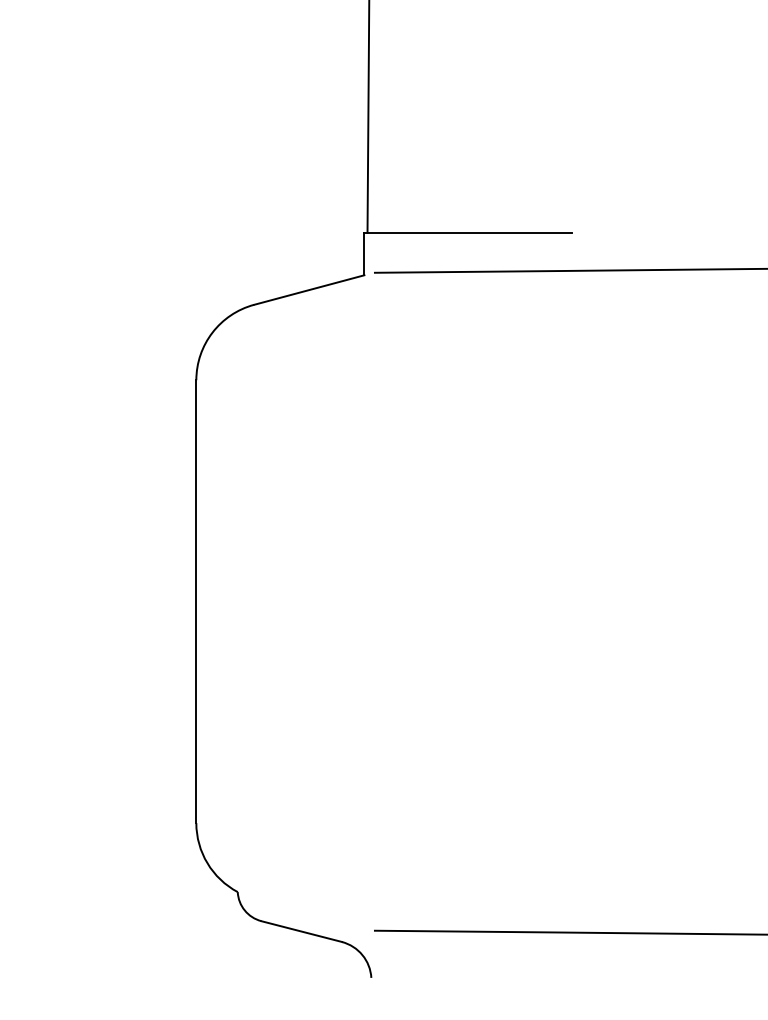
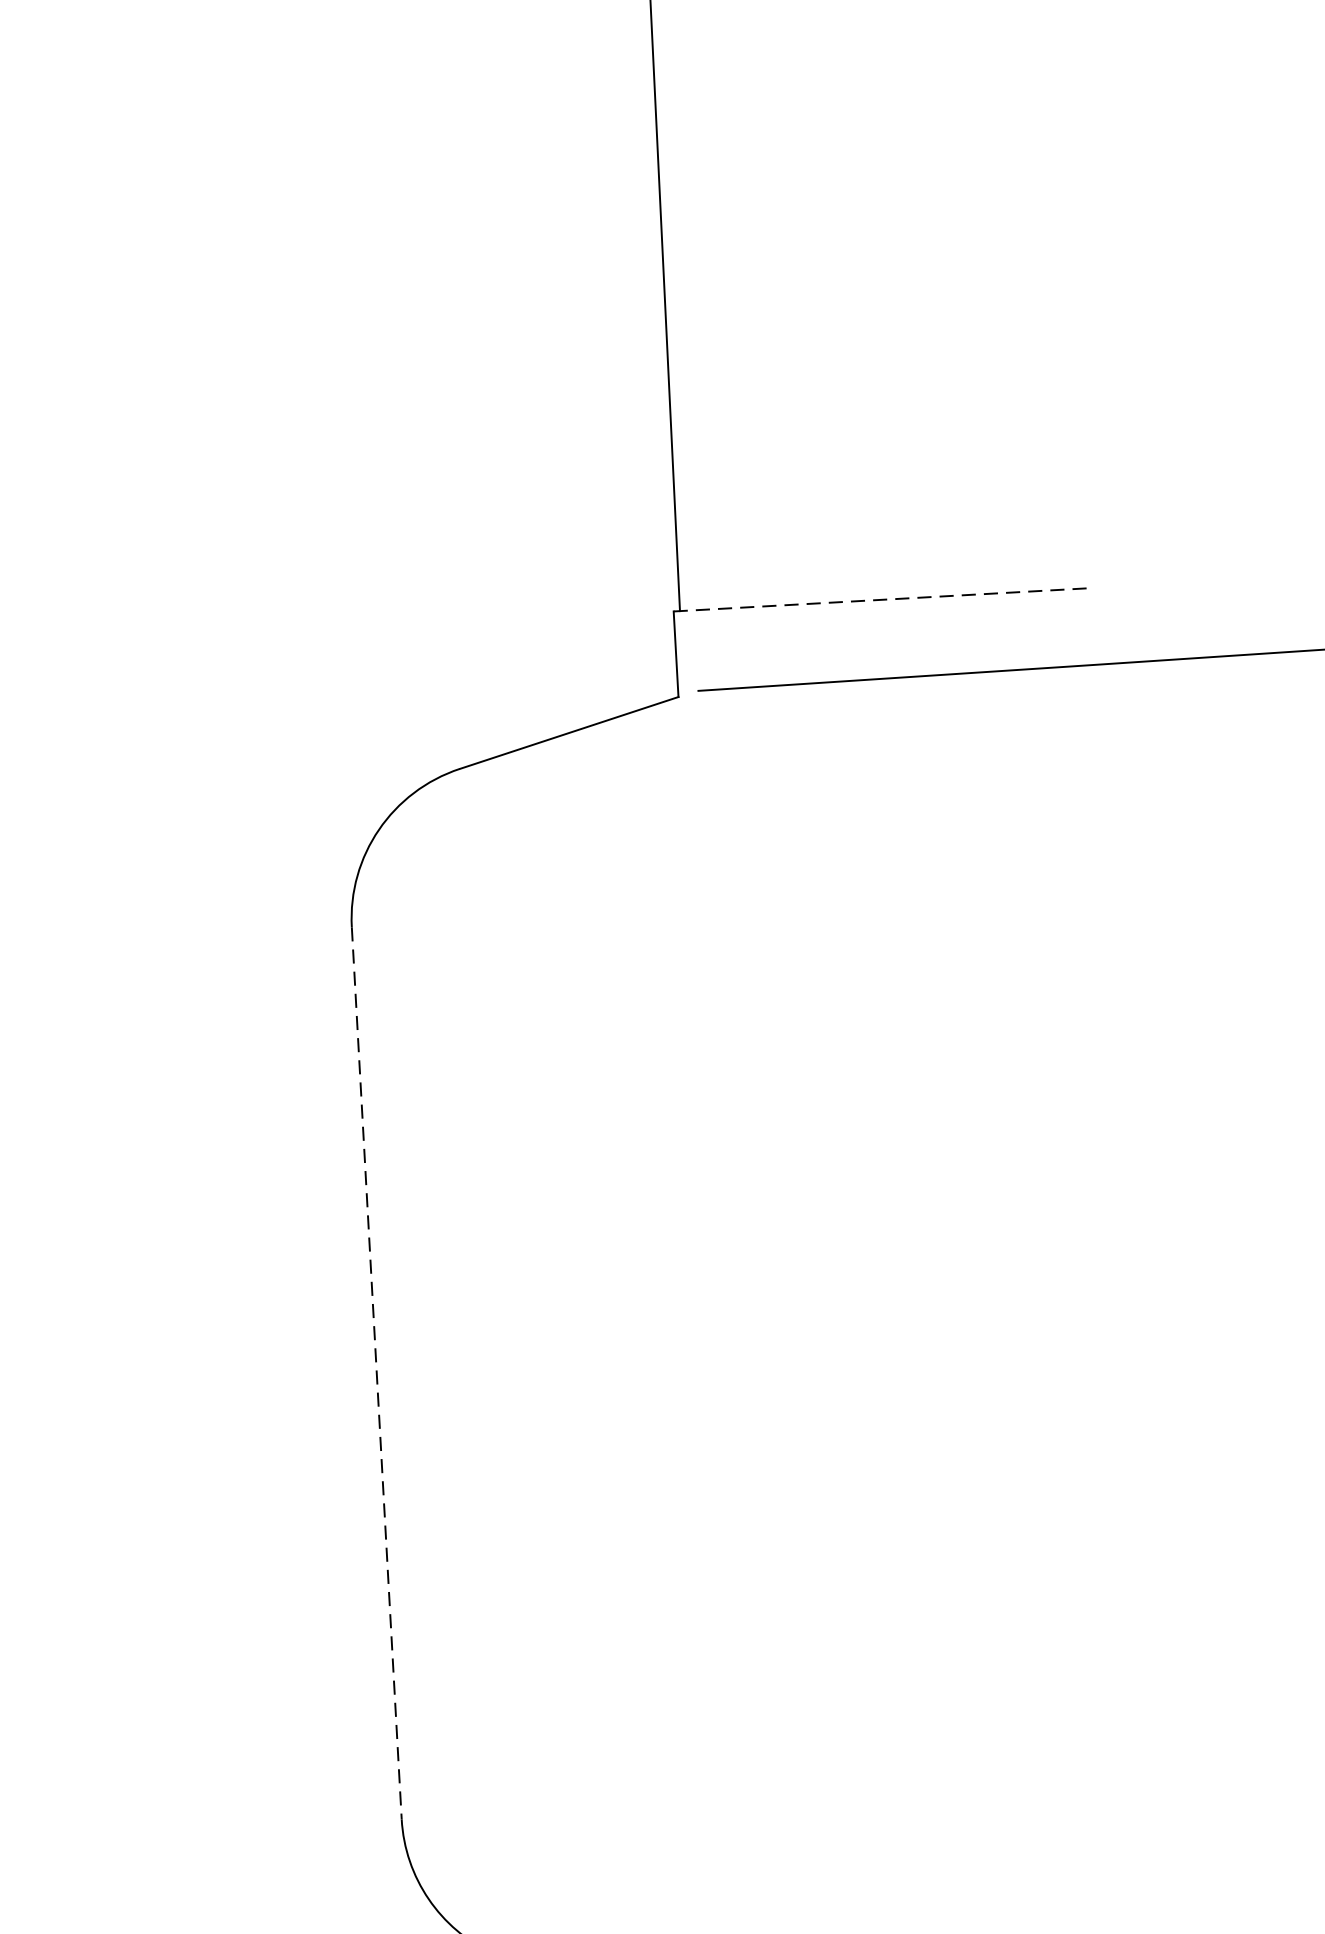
line: (468, 232) -> (883, 599), solid -> dashed
line: (196, 602) -> (377, 1374), solid -> dashed

